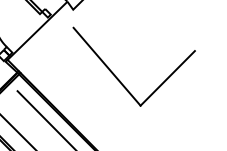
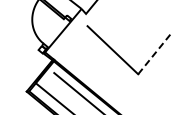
line: (168, 77) -> (155, 53), solid -> dashed

